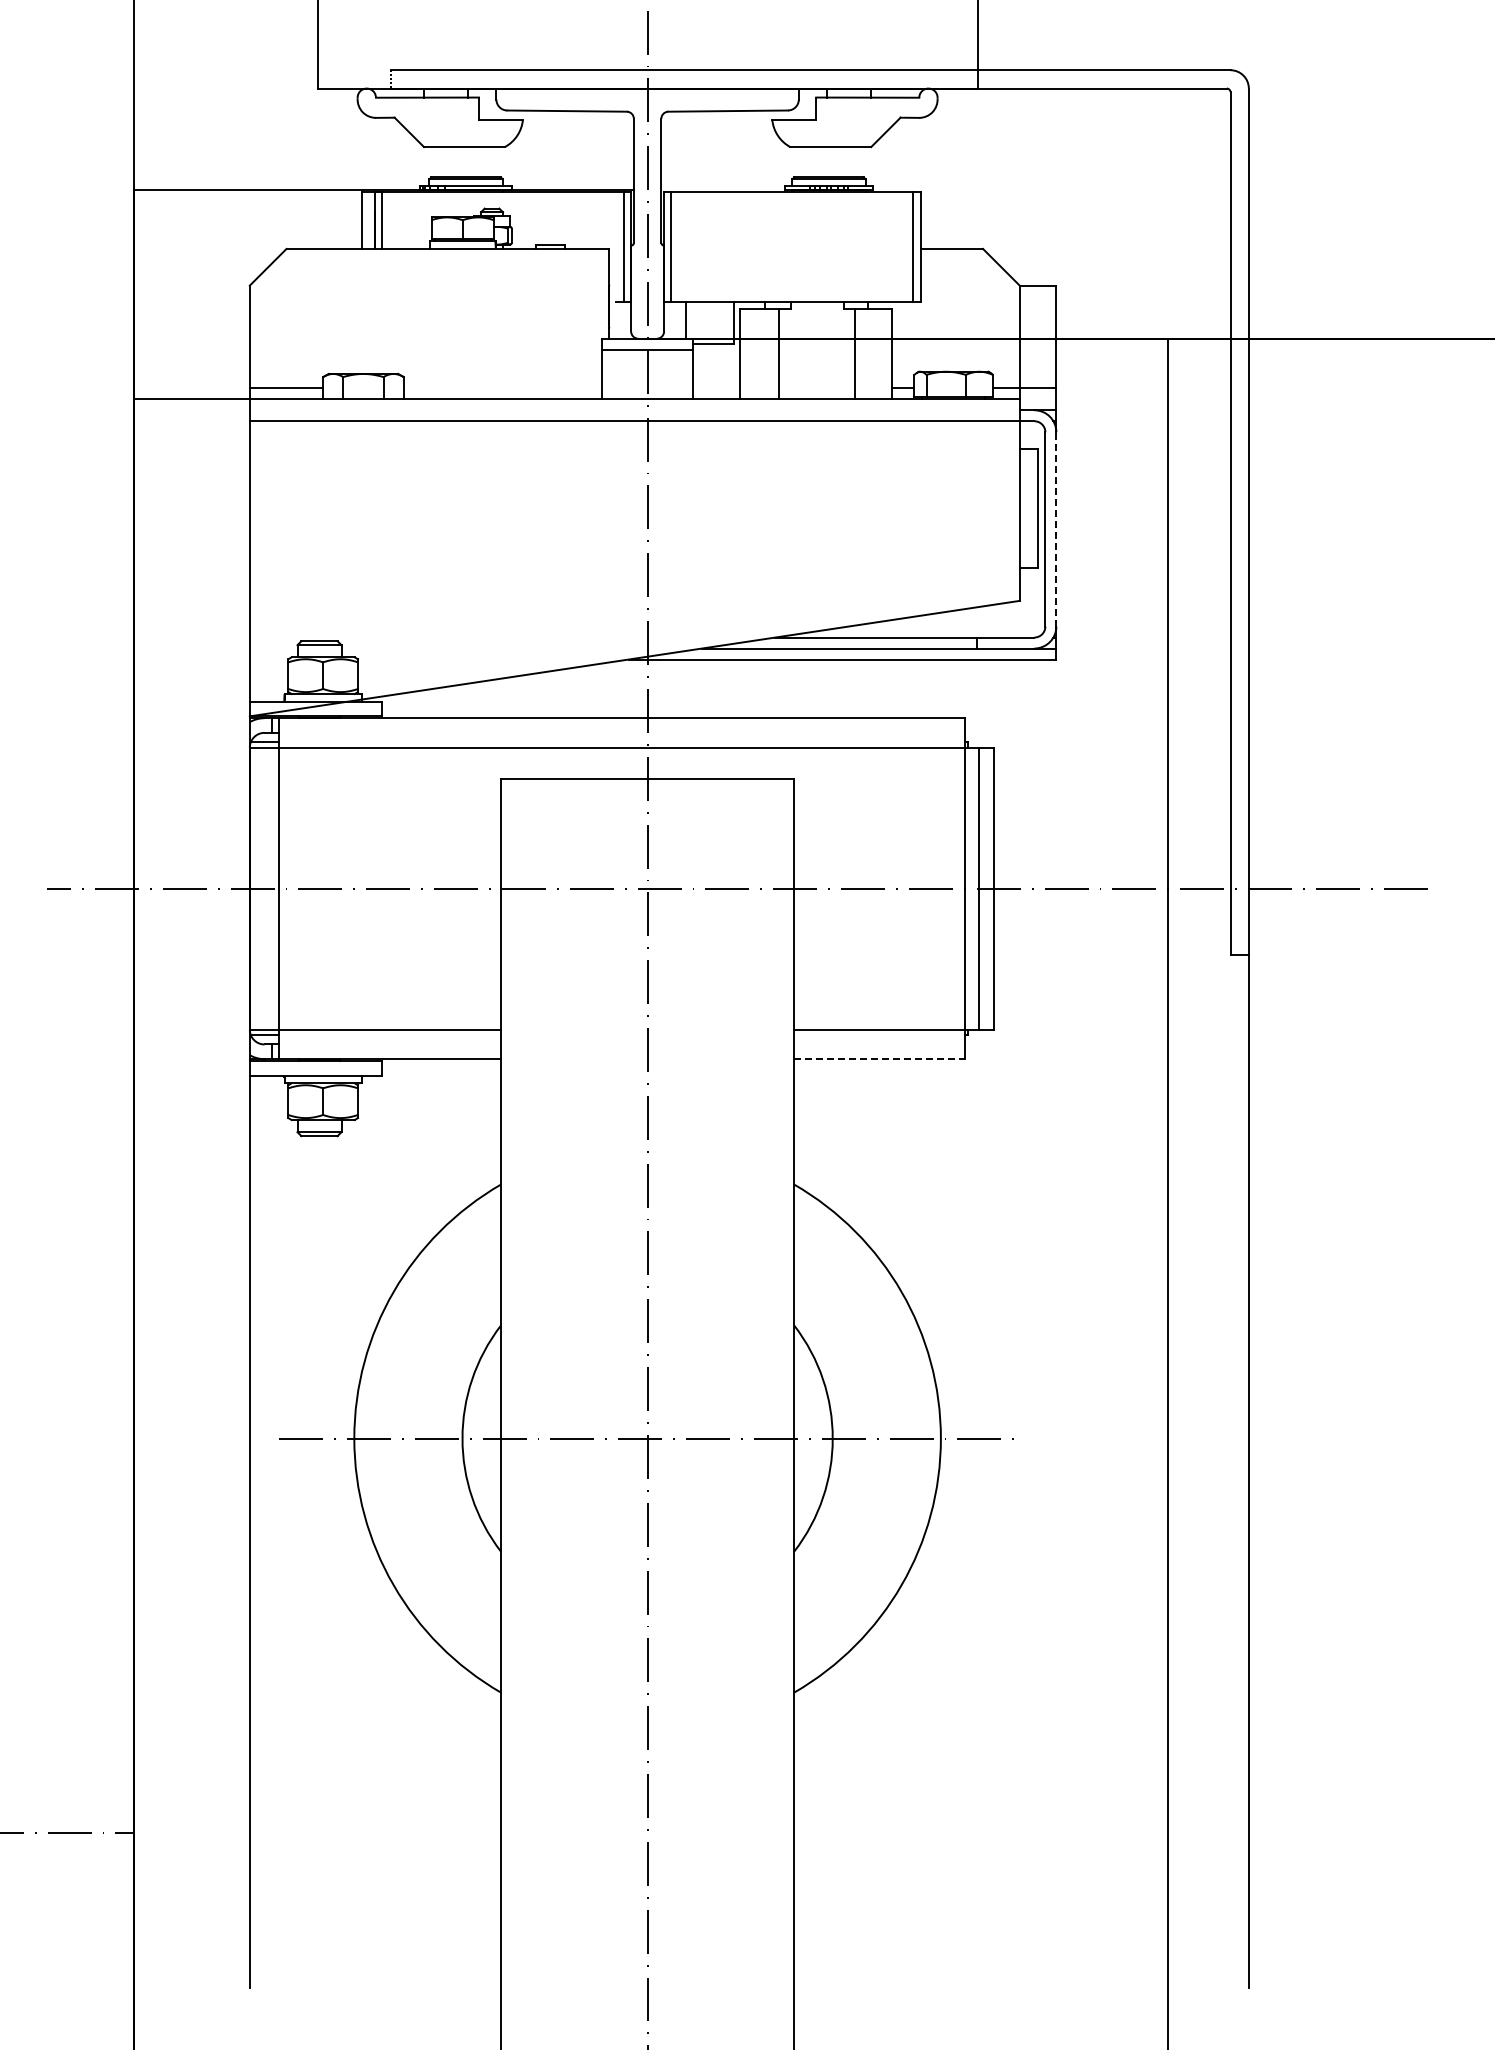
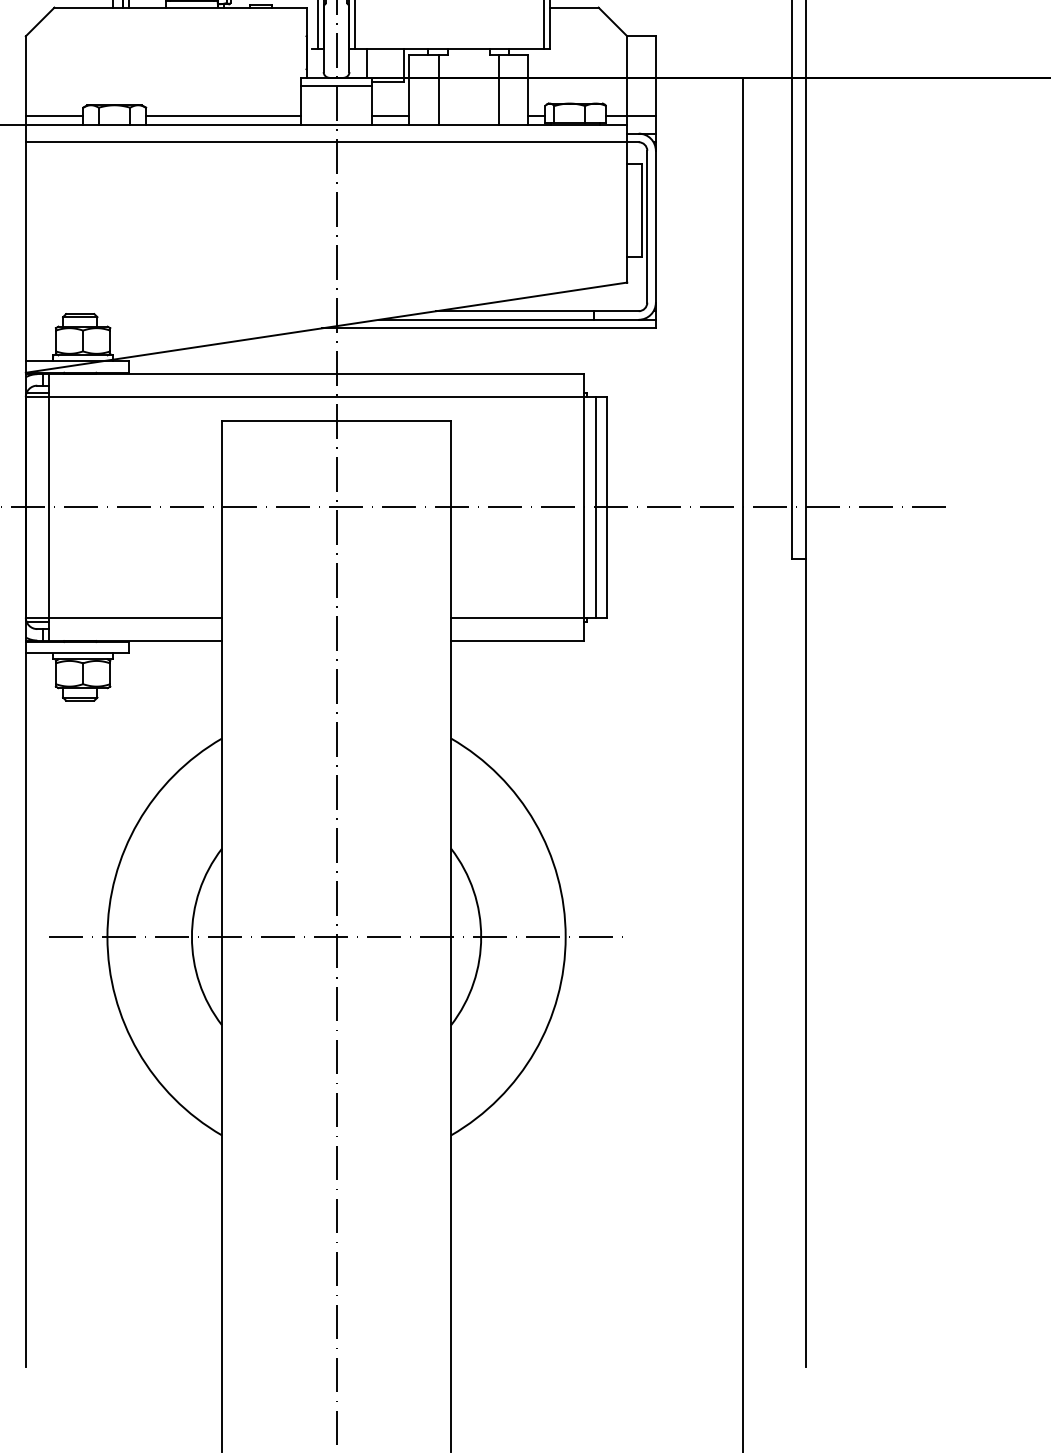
line: (502, 388) -> (223, 116), added
line: (716, 388) -> (390, 116), added
line: (1056, 528) -> (655, 226), dashed -> solid
line: (880, 1059) -> (518, 640), dashed -> solid

